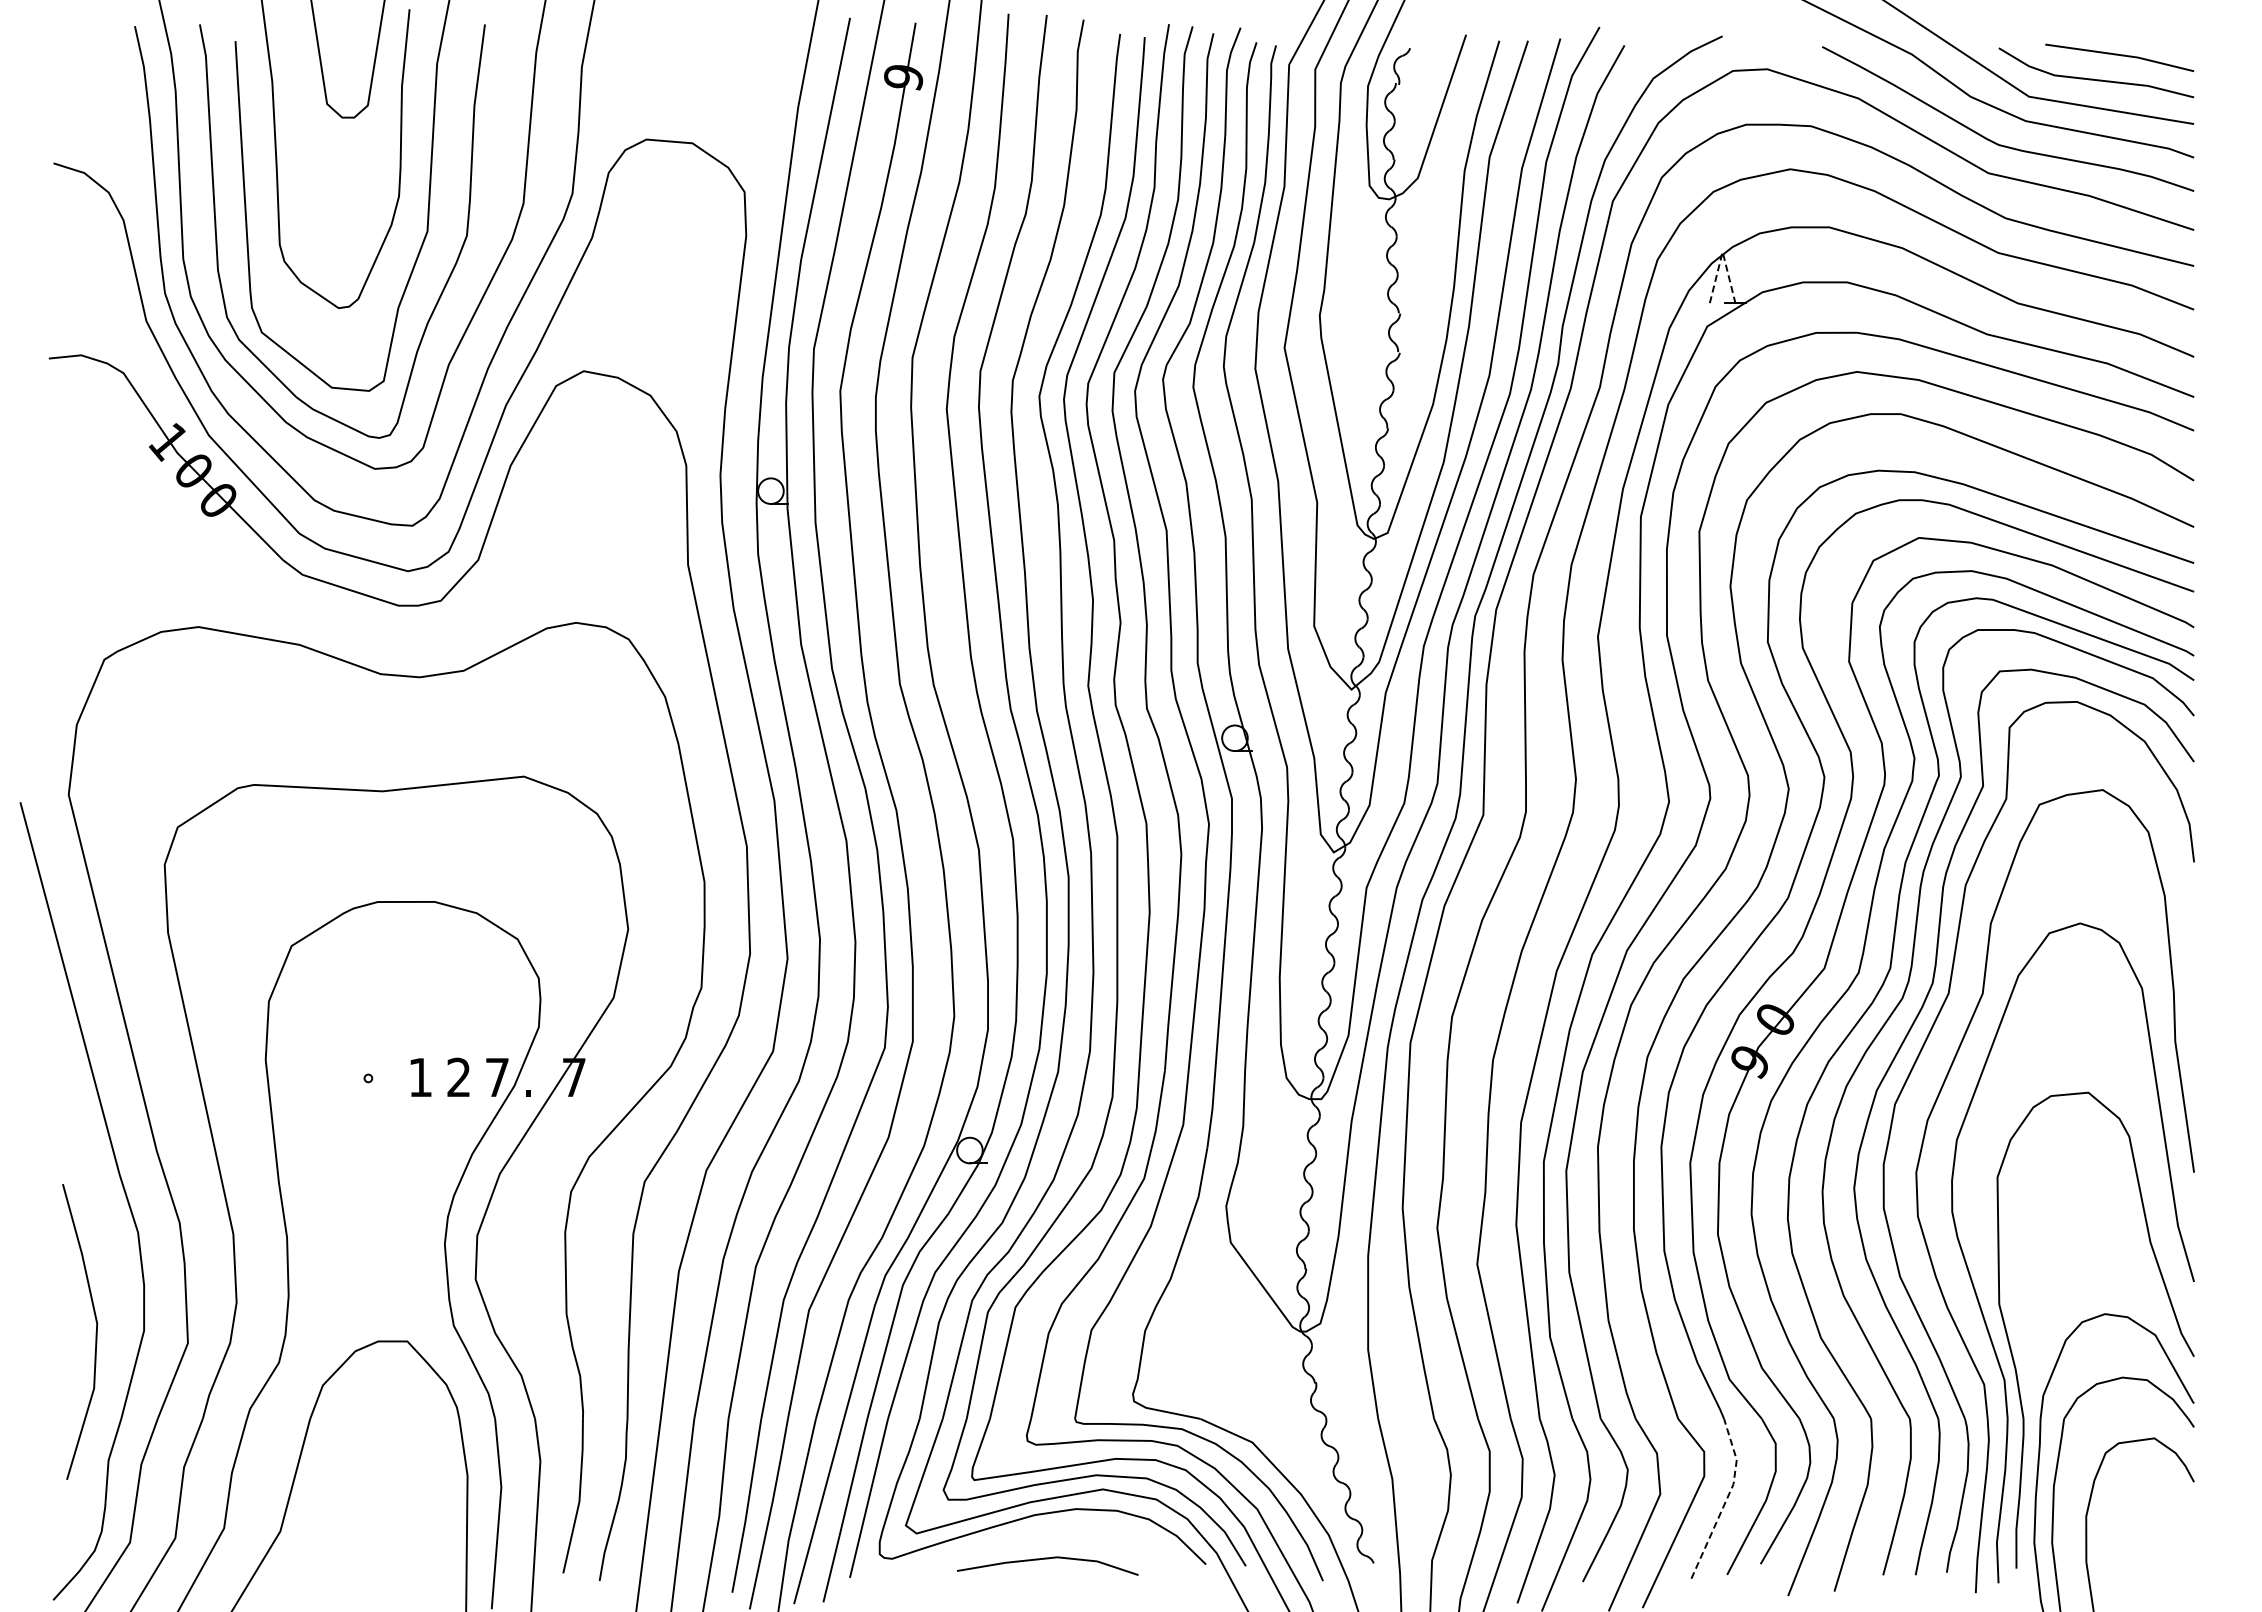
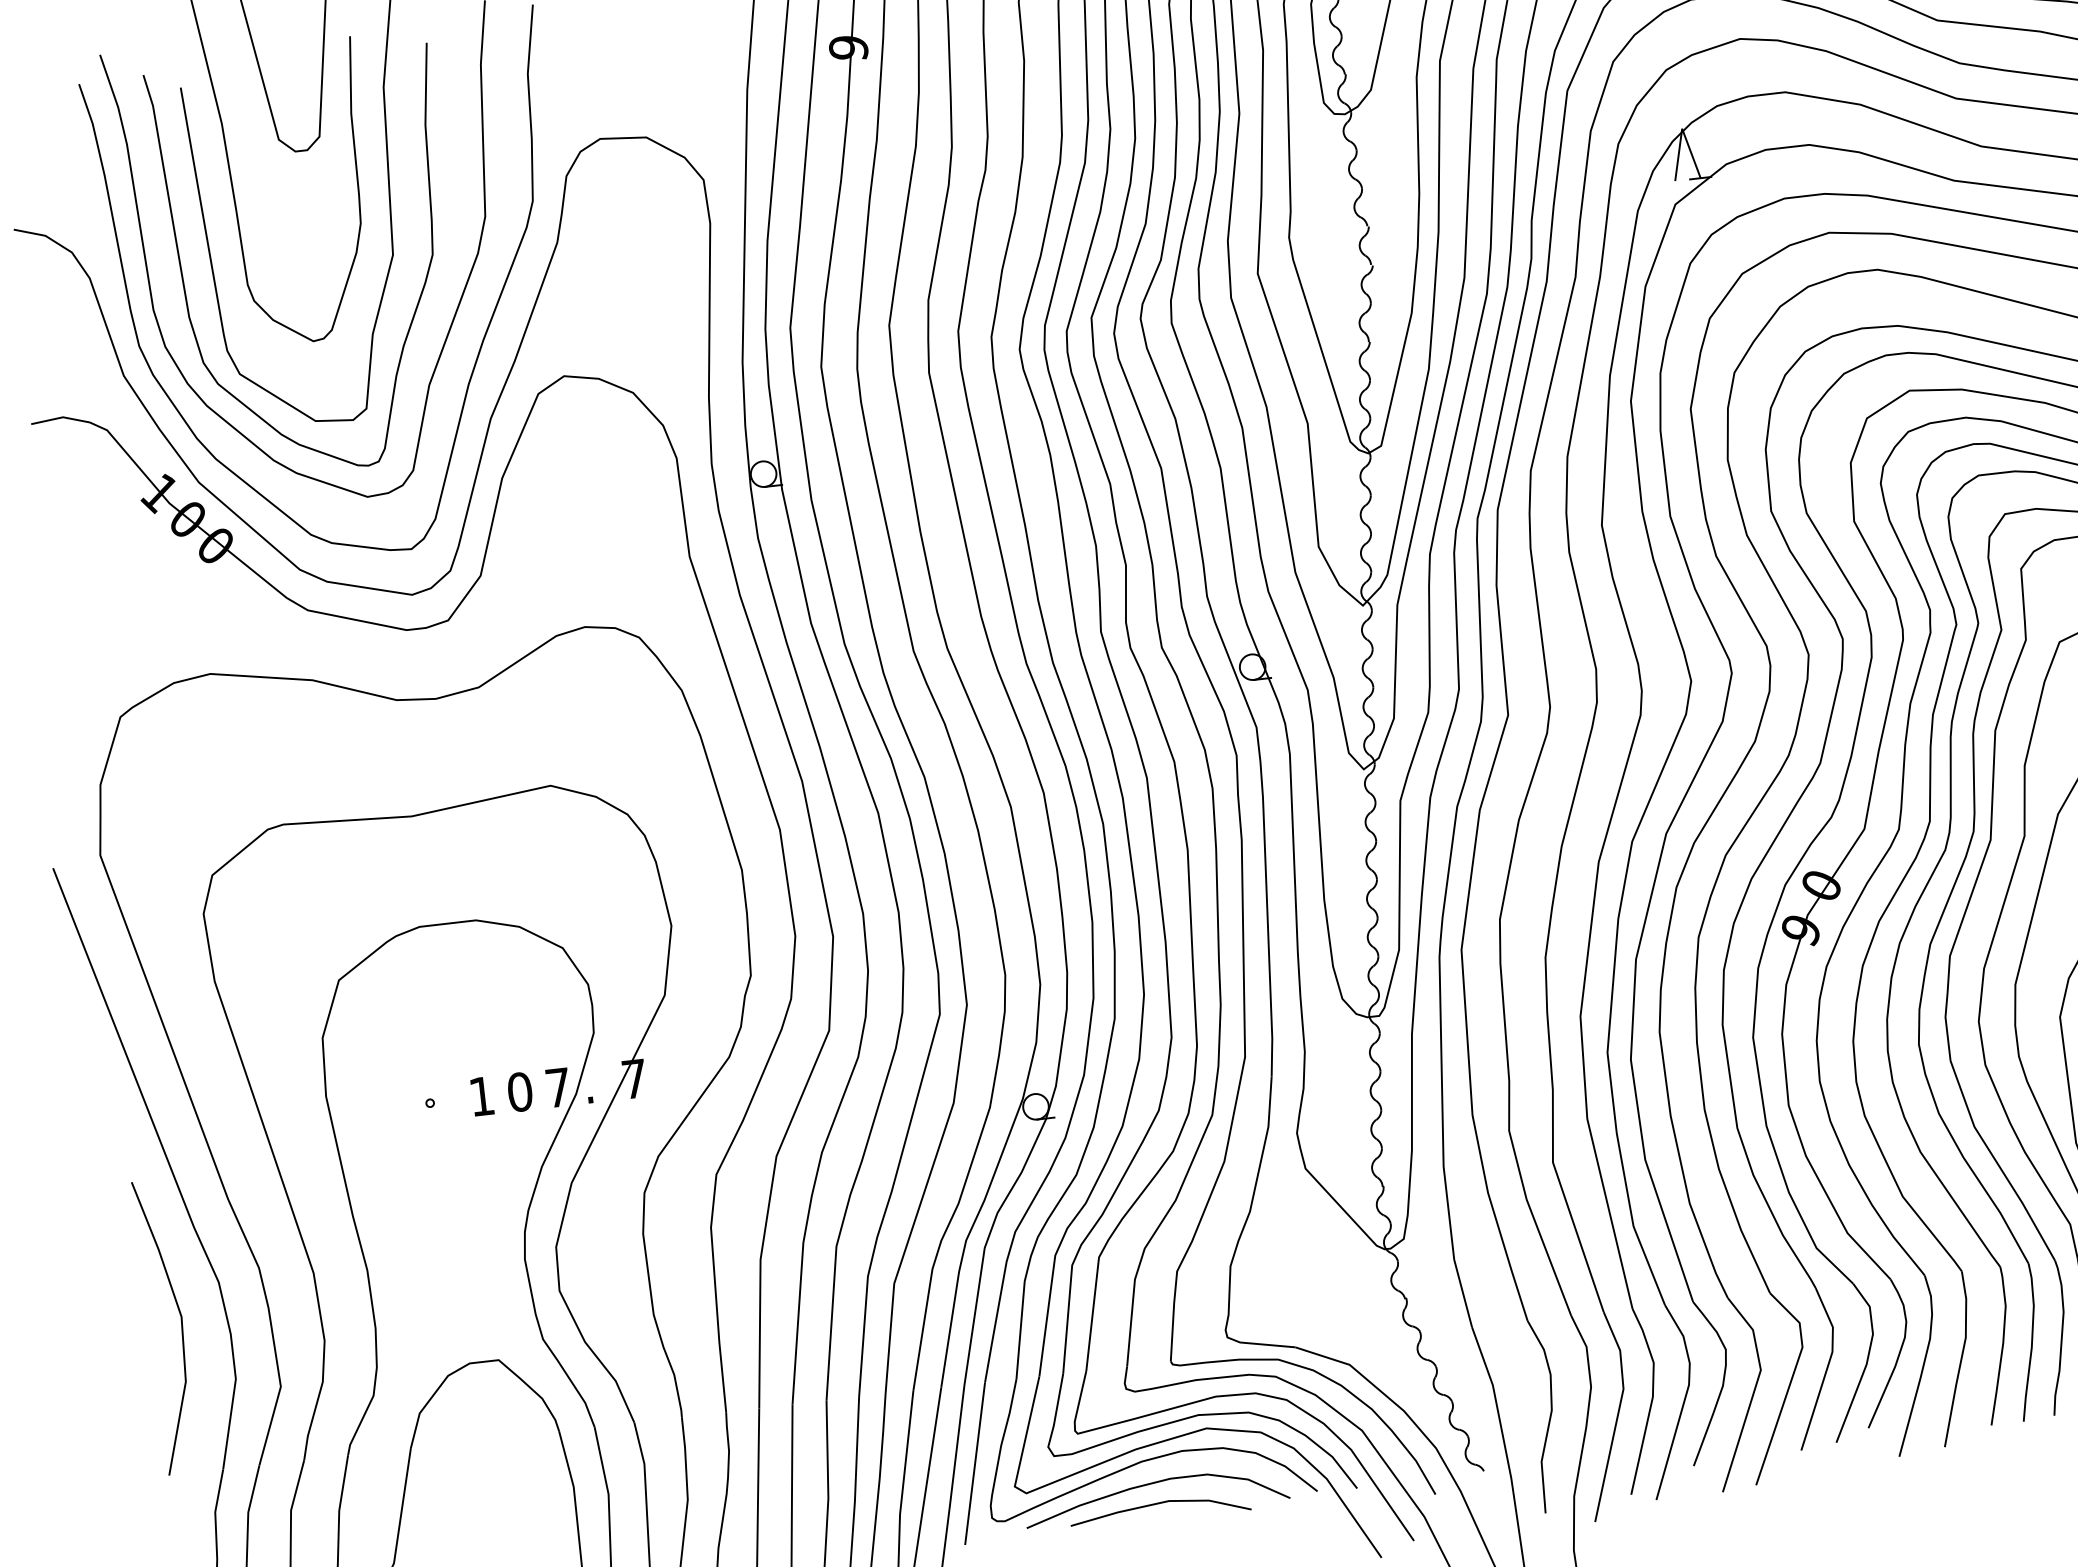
line: (1722, 251) -> (1681, 128), dashed -> solid
text: (458, 1077) -> (519, 1092), 2 -> 0
line: (95, 1331) -> (180, 1324), moved
line: (1726, 1499) -> (1827, 1367), dashed -> solid
curve: (1045, 1538) -> (1155, 1483), added

